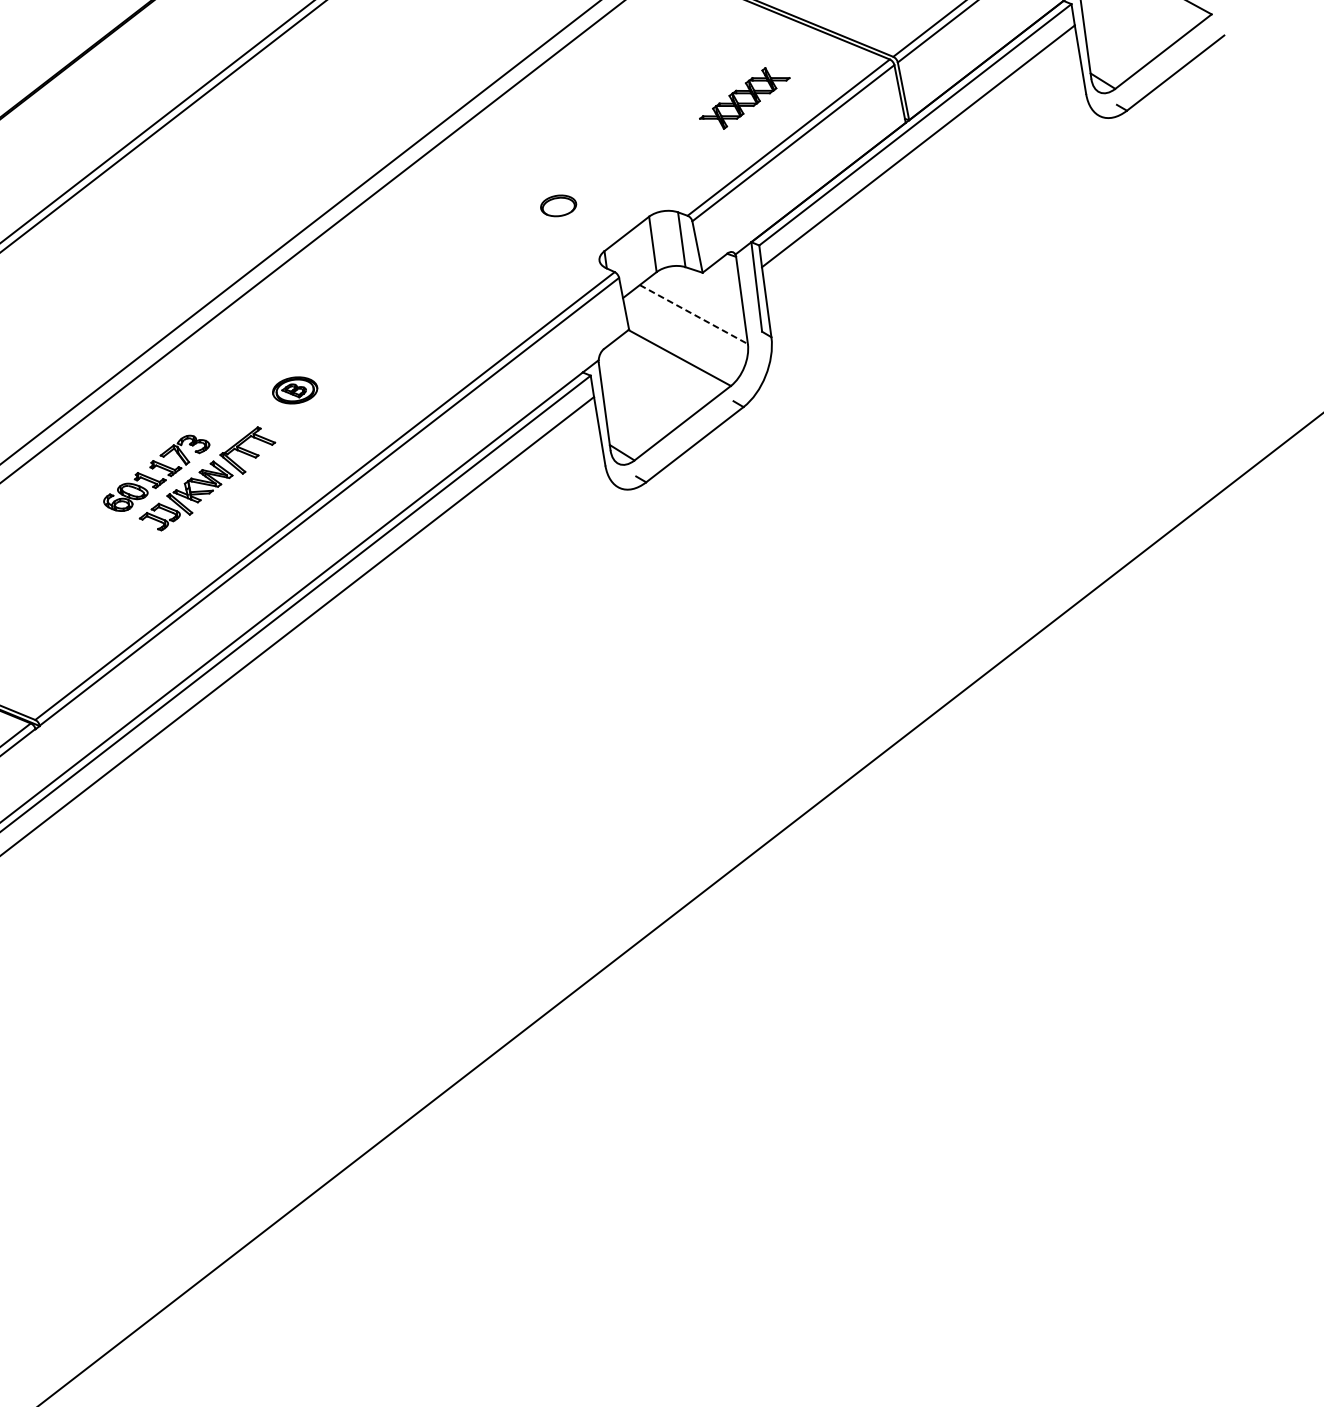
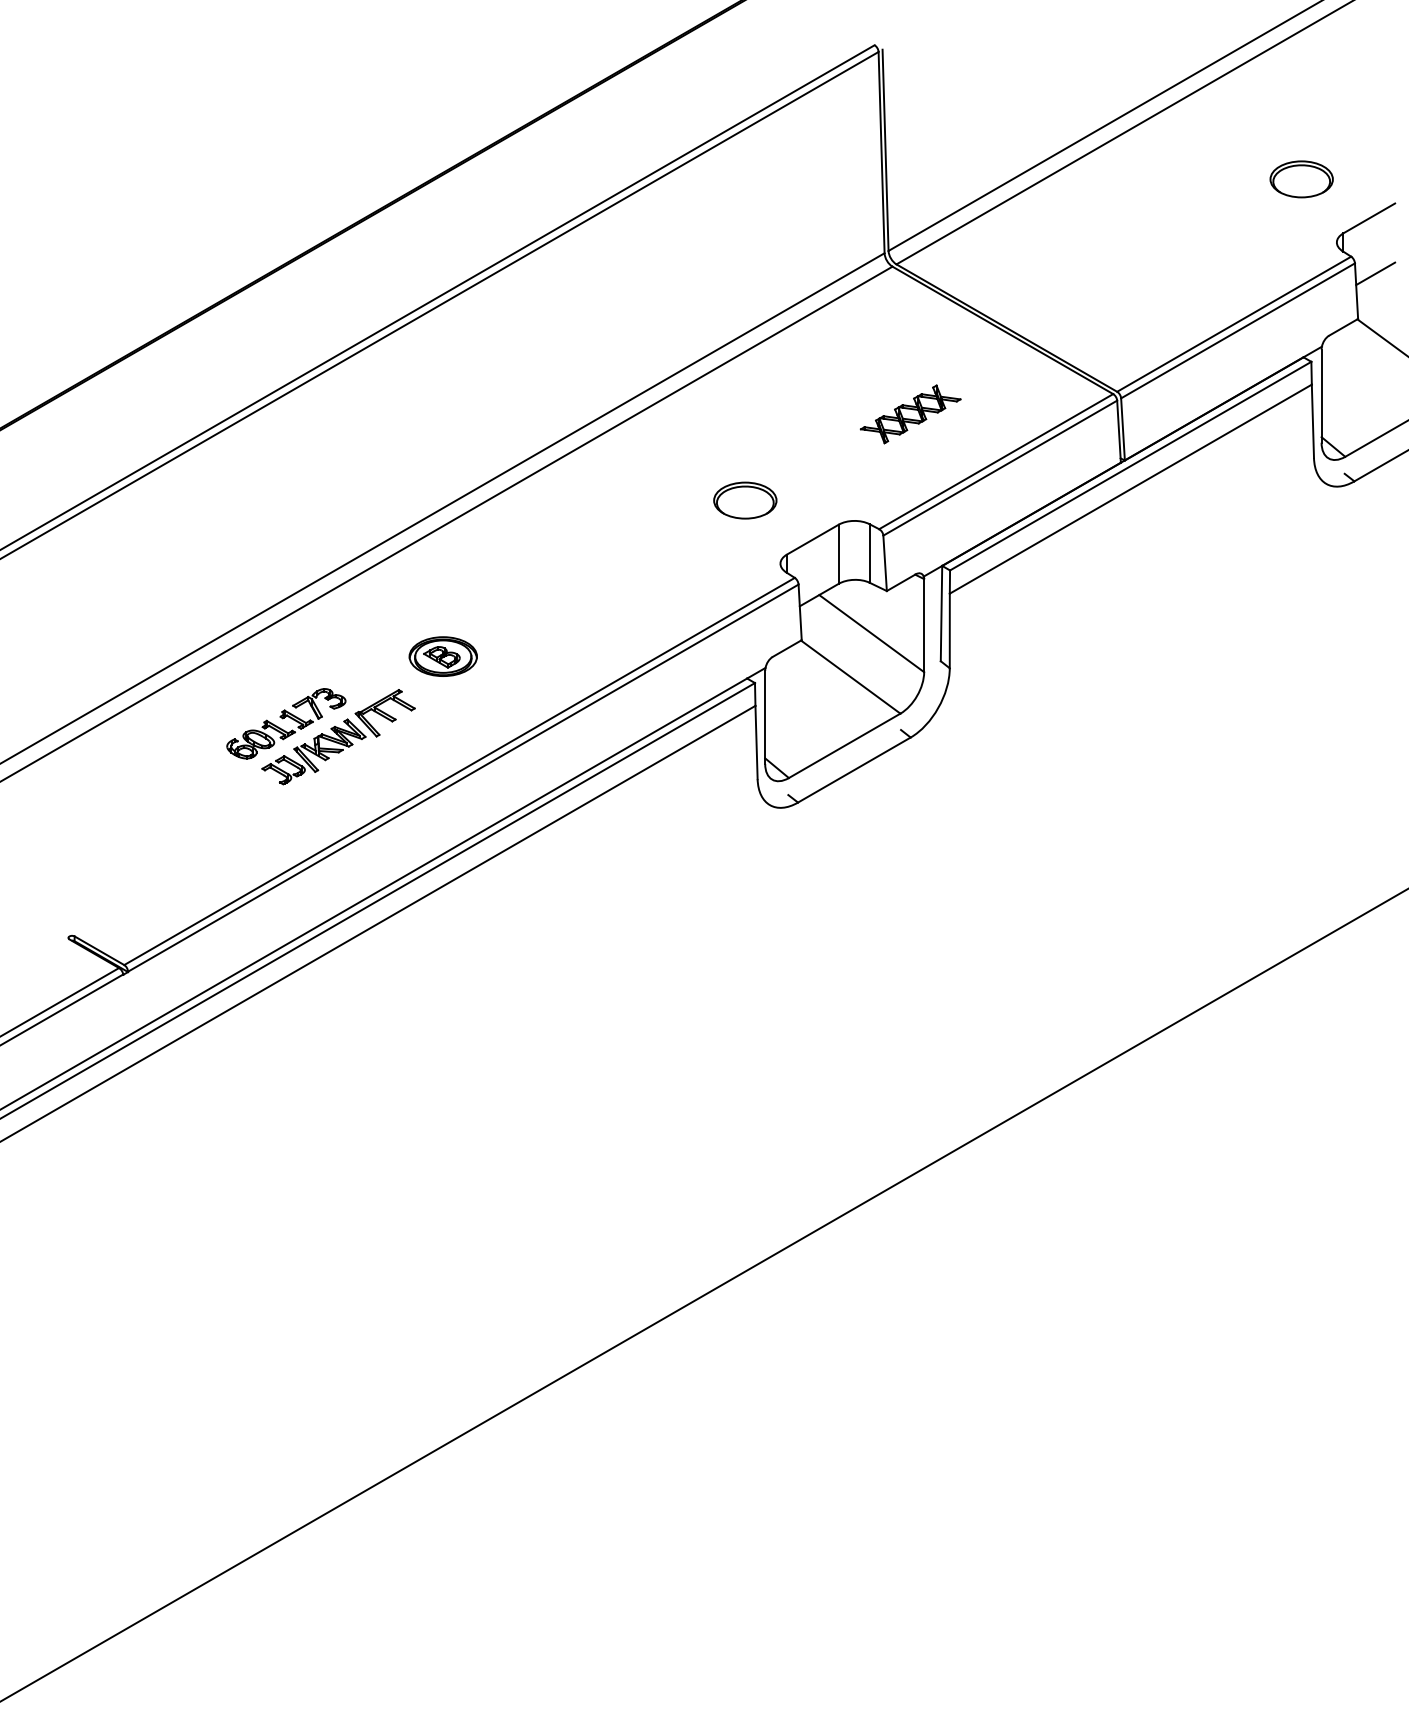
part: (744, 98) -> (910, 414), moved
part: (558, 205) -> (745, 500), size x1.67
line: (694, 314) -> (872, 633), dashed -> solid
part: (294, 390) -> (442, 656), size x1.43

